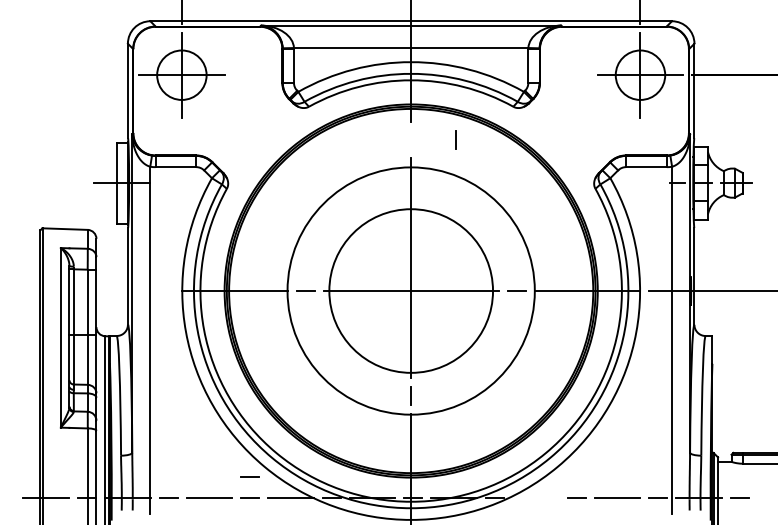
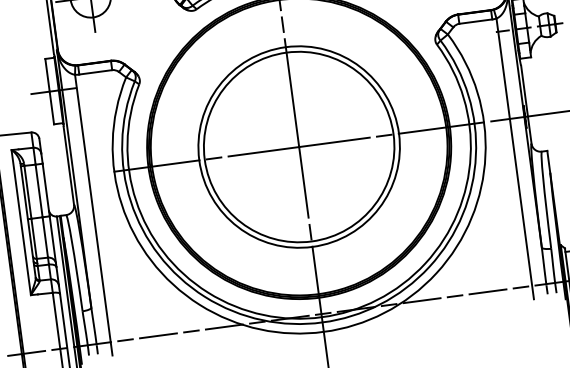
line: (455, 139) -> (282, 24), moved
circle: (411, 290) -> (299, 146), size x1.43
line: (249, 476) -> (188, 314), removed
line: (535, 497) -> (421, 300), added

